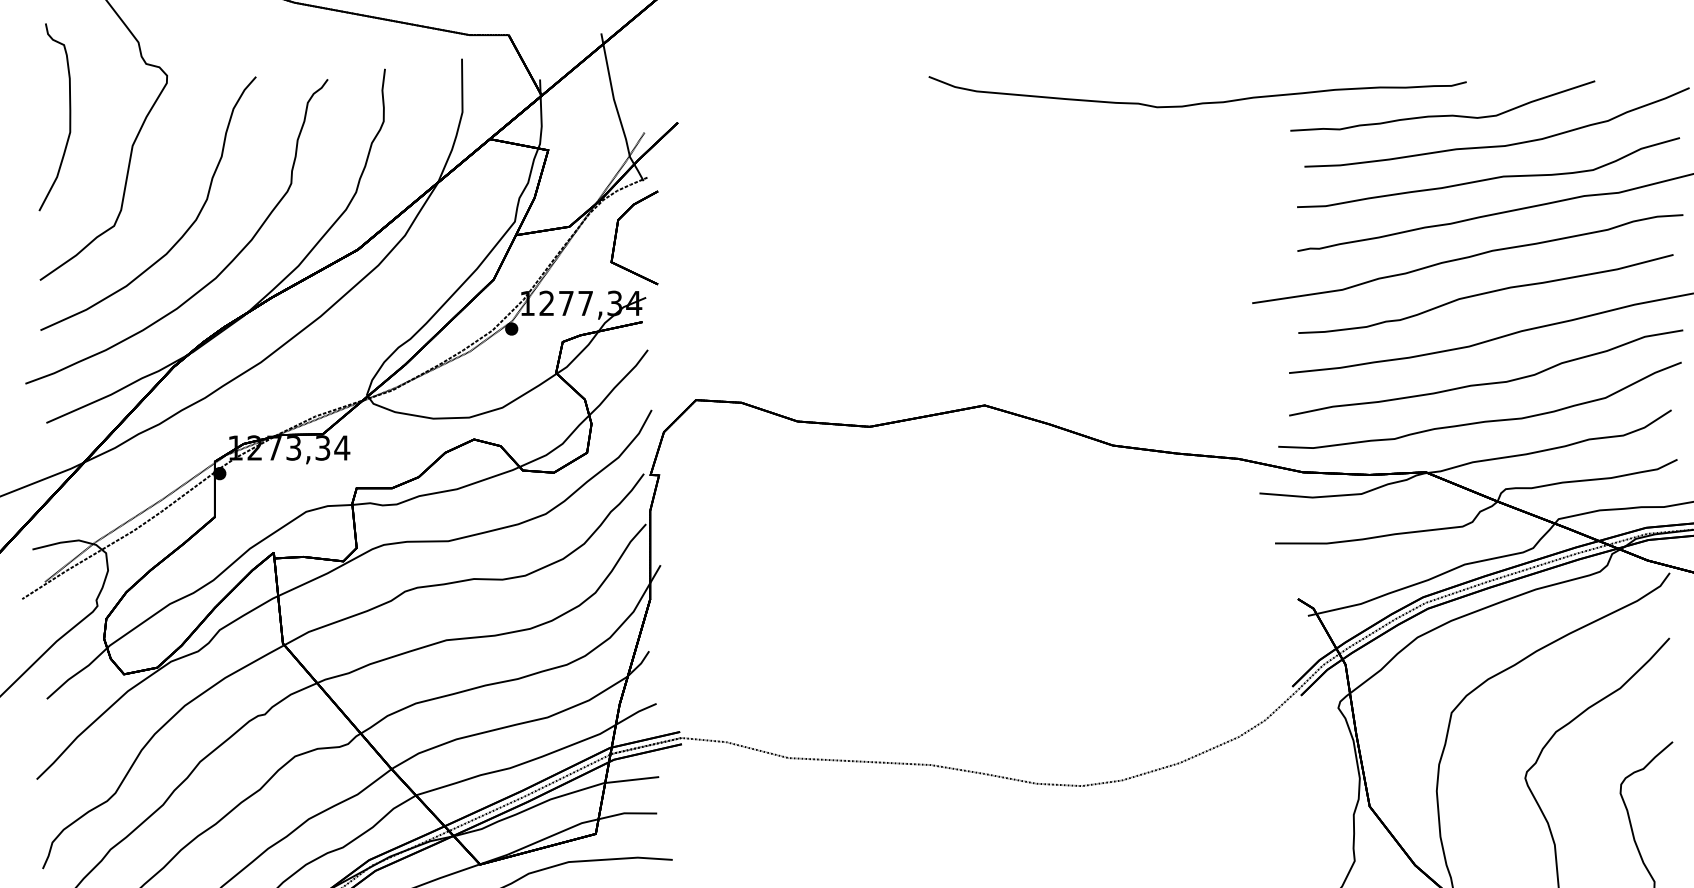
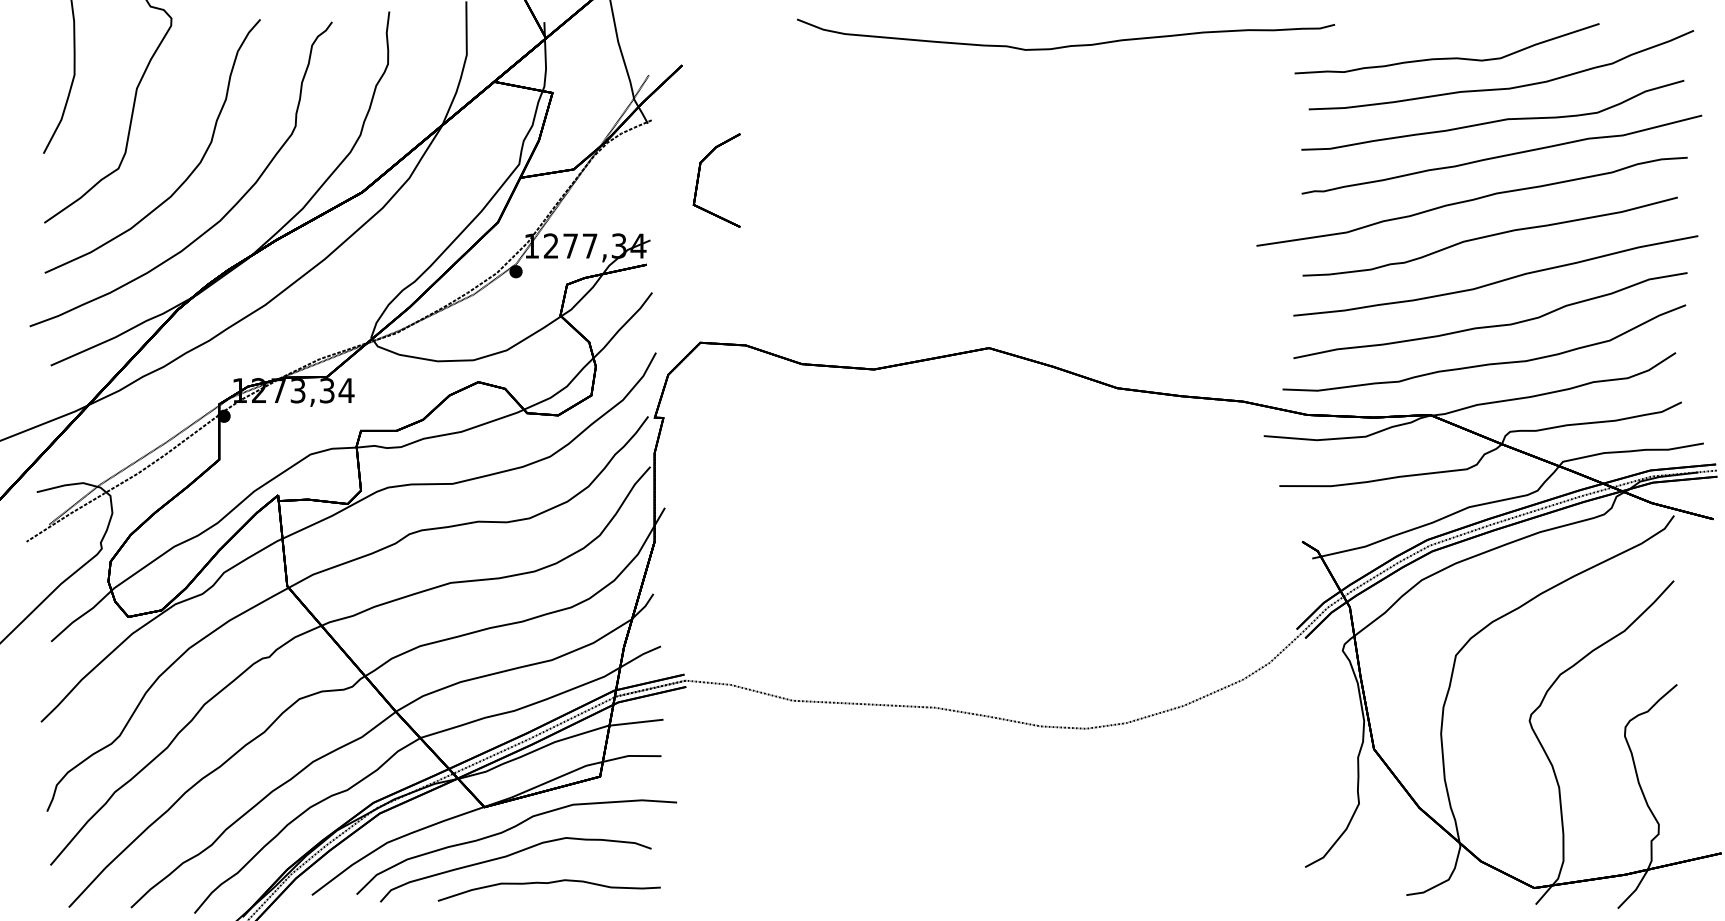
part: (1198, 102) -> (1066, 45), moved
part: (617, 234) -> (699, 177), moved

